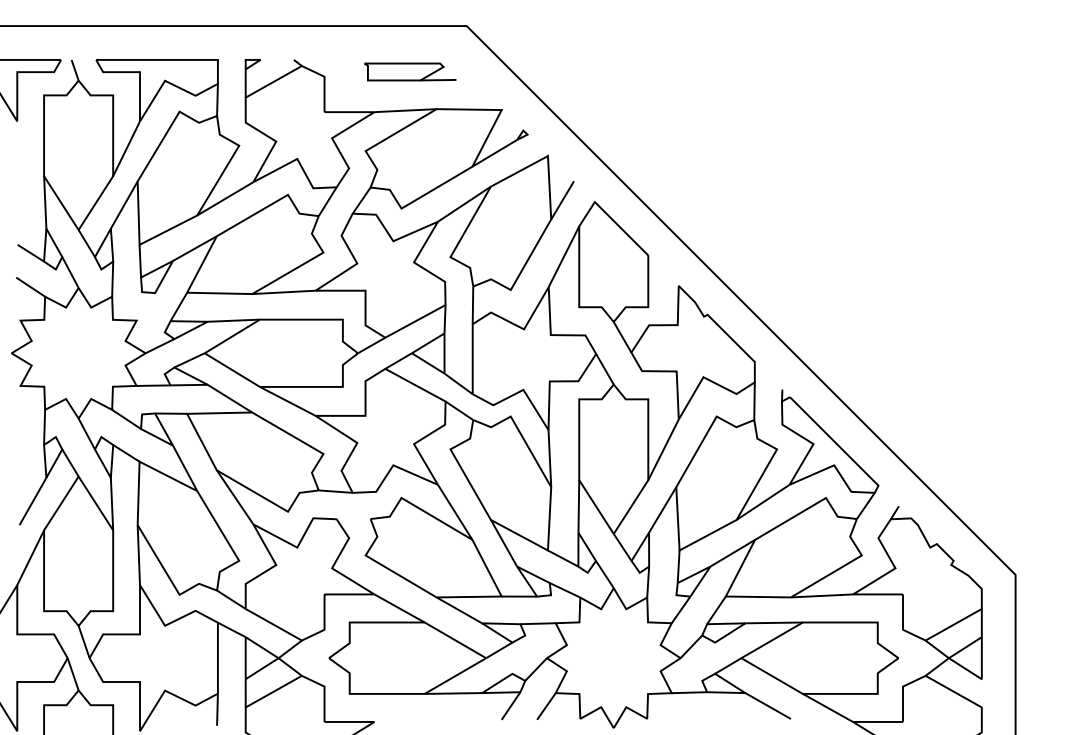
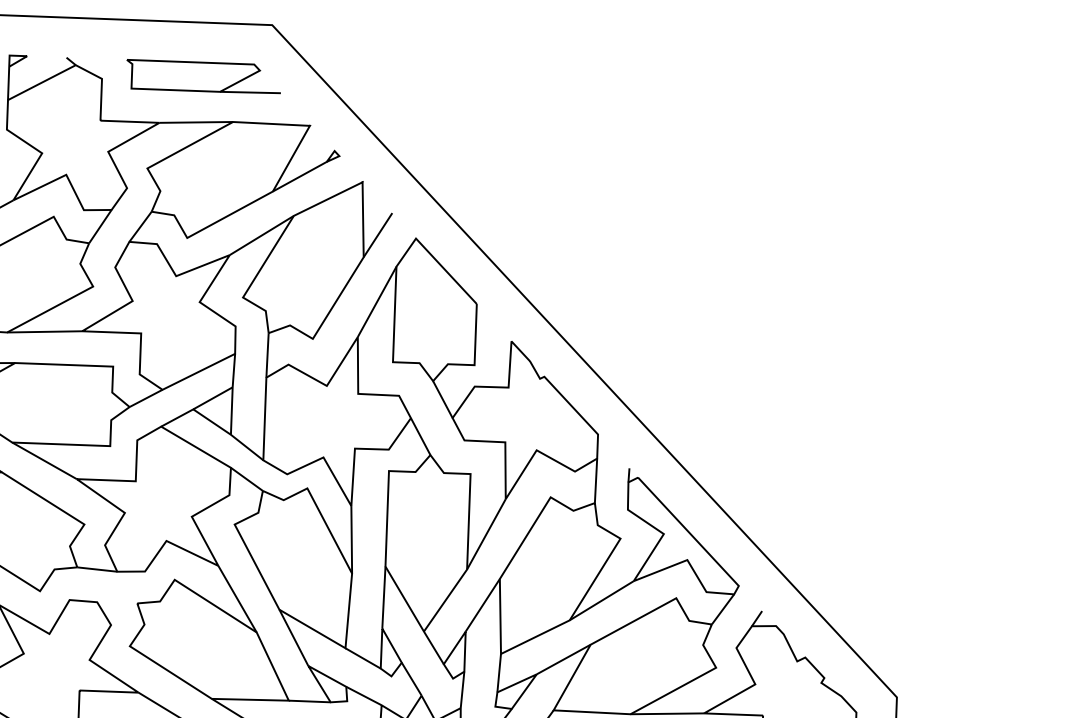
part: (410, 71) -> (203, 76), size x1.43

